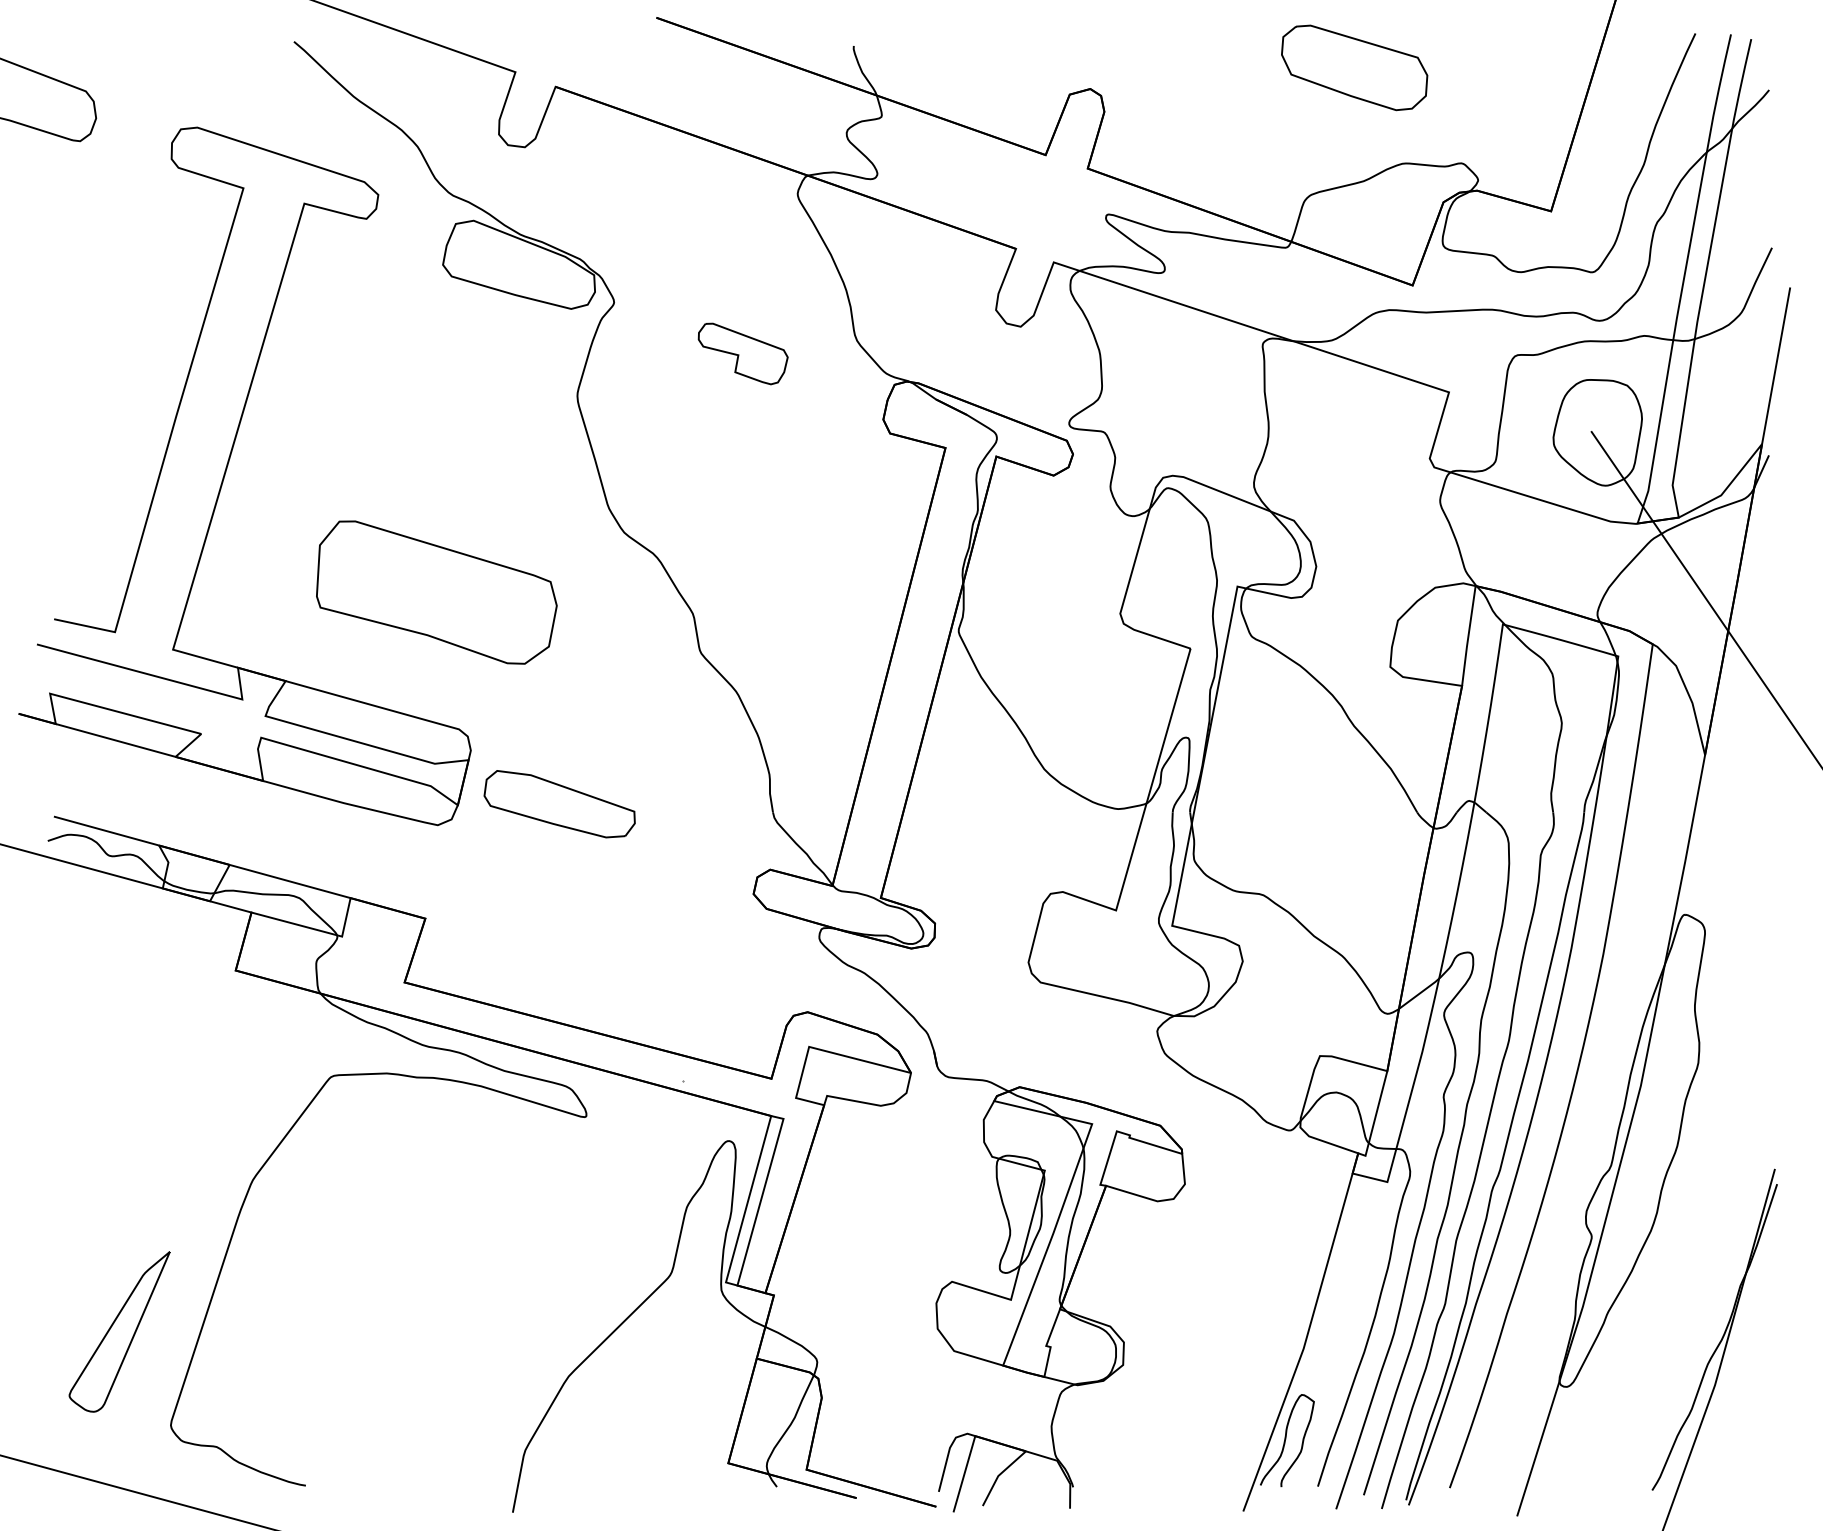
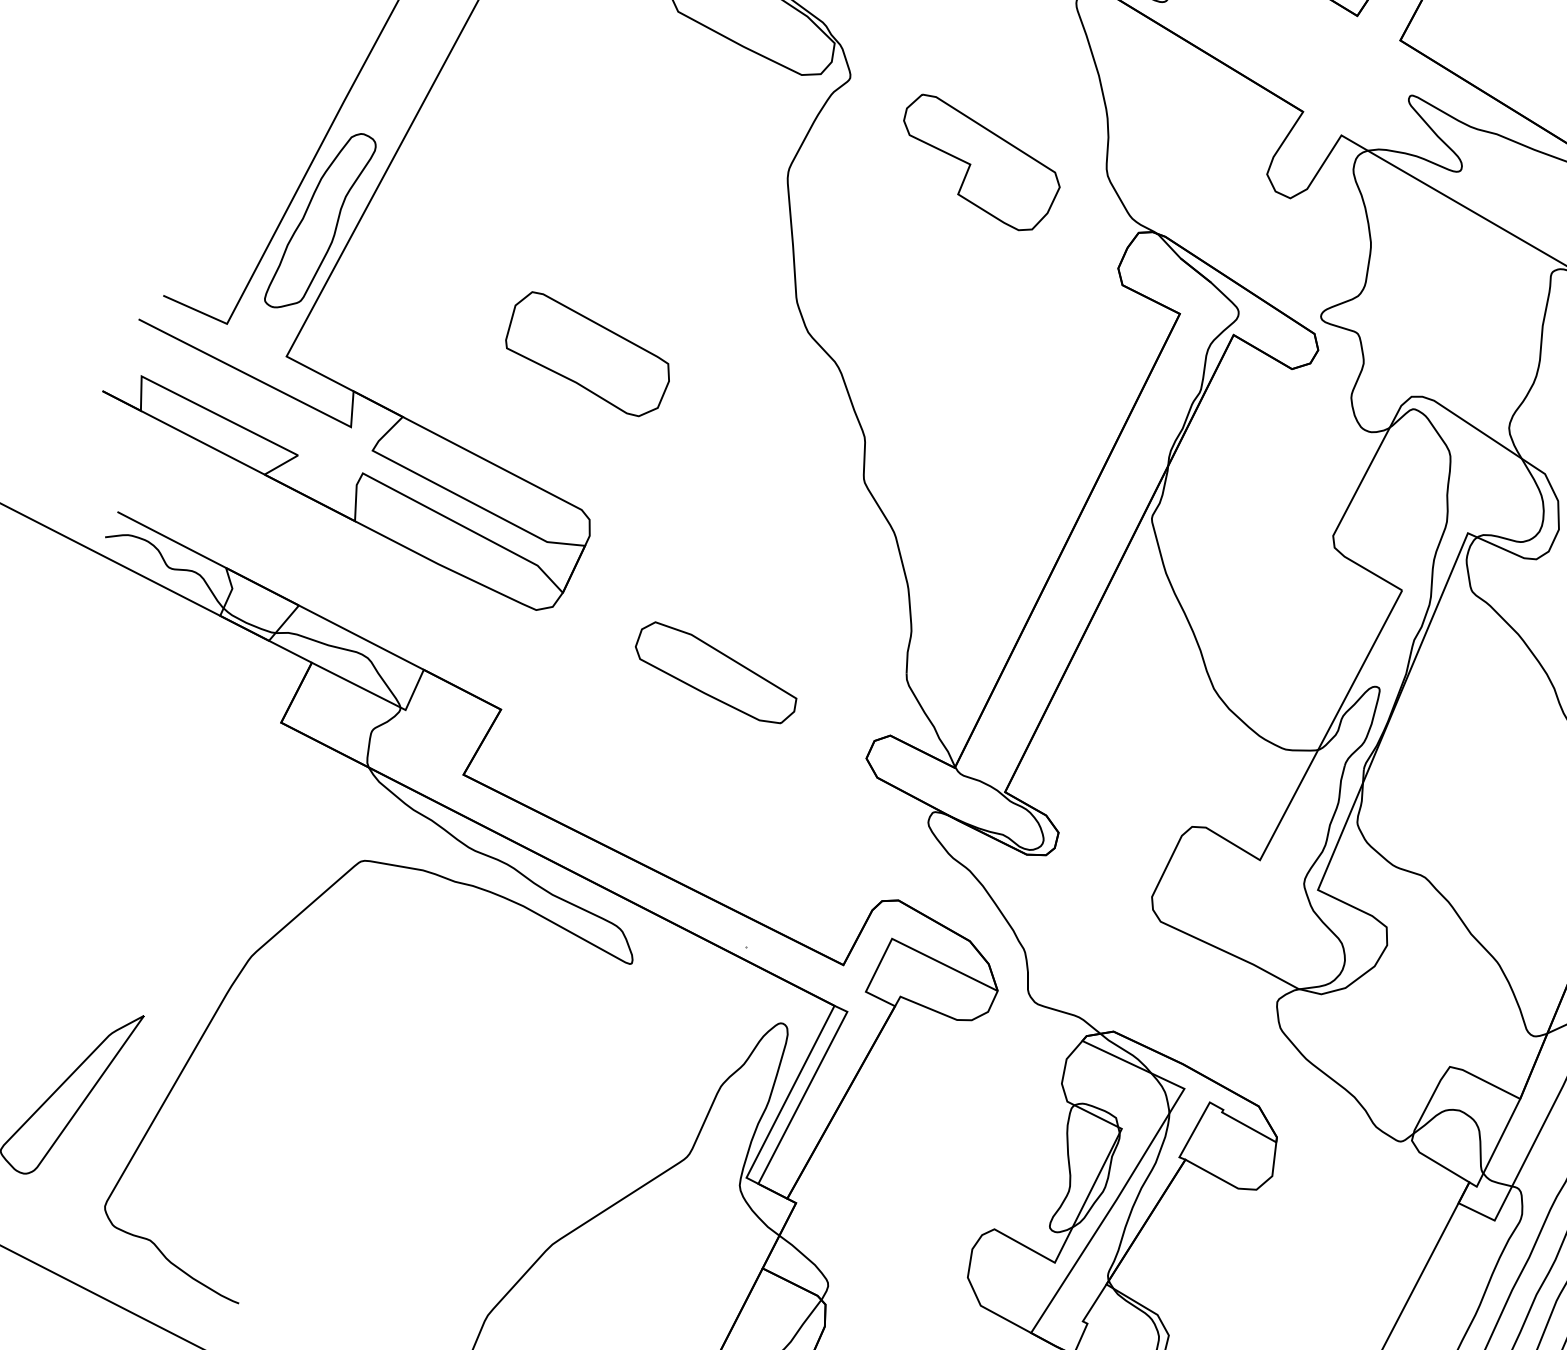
part: (743, 353) -> (980, 163), size x1.67
part: (177, 524) -> (320, 220), added
part: (436, 592) -> (588, 354), size x0.62
part: (559, 804) -> (716, 673), moved

